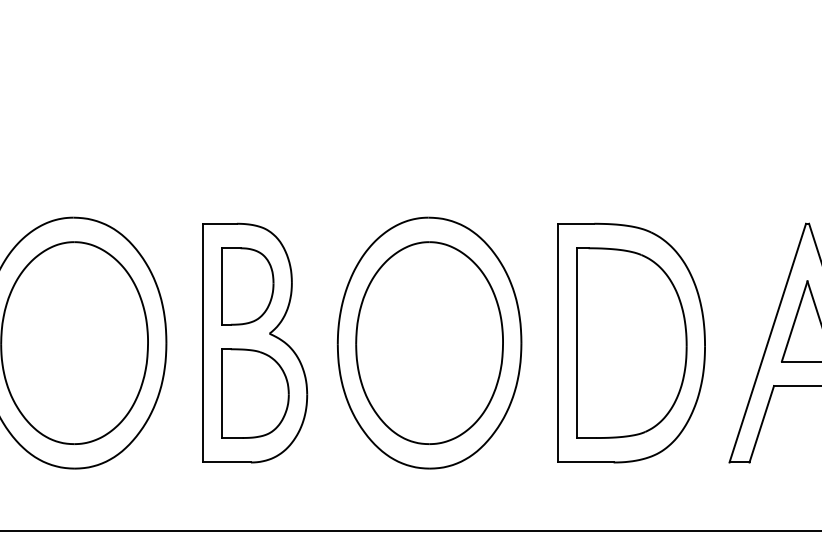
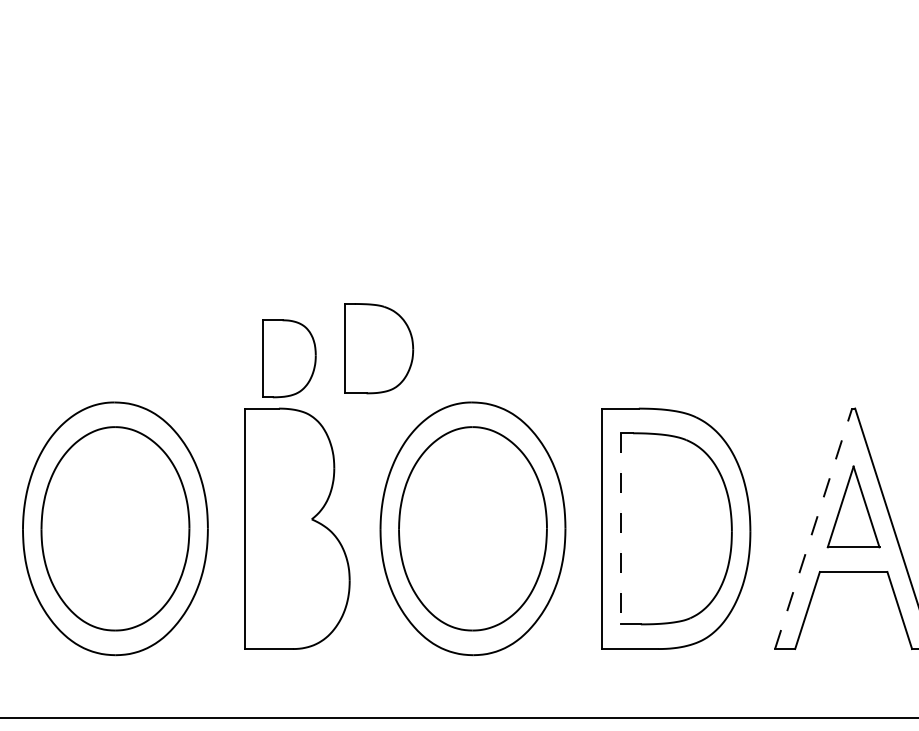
part: (247, 286) -> (289, 358), moved
line: (576, 342) -> (620, 528), solid -> dashed
line: (767, 342) -> (813, 528), solid -> dashed
part: (255, 393) -> (379, 348), moved

